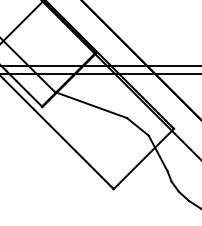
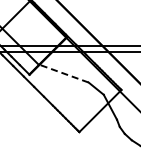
line: (90, 105) -> (63, 73), solid -> dashed

